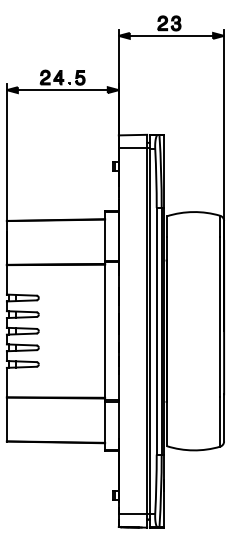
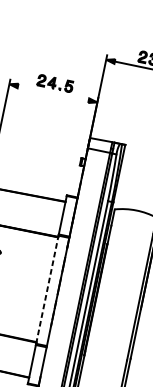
line: (62, 90) -> (53, 93), removed
line: (105, 331) -> (47, 290), solid -> dashed

